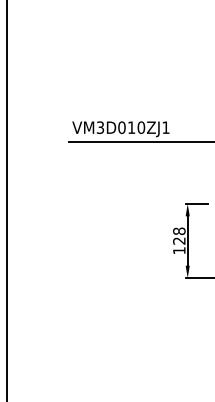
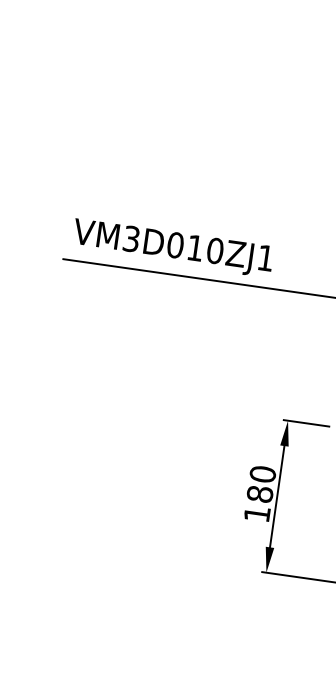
text: (179, 235) -> (262, 482), 128 -> 180

